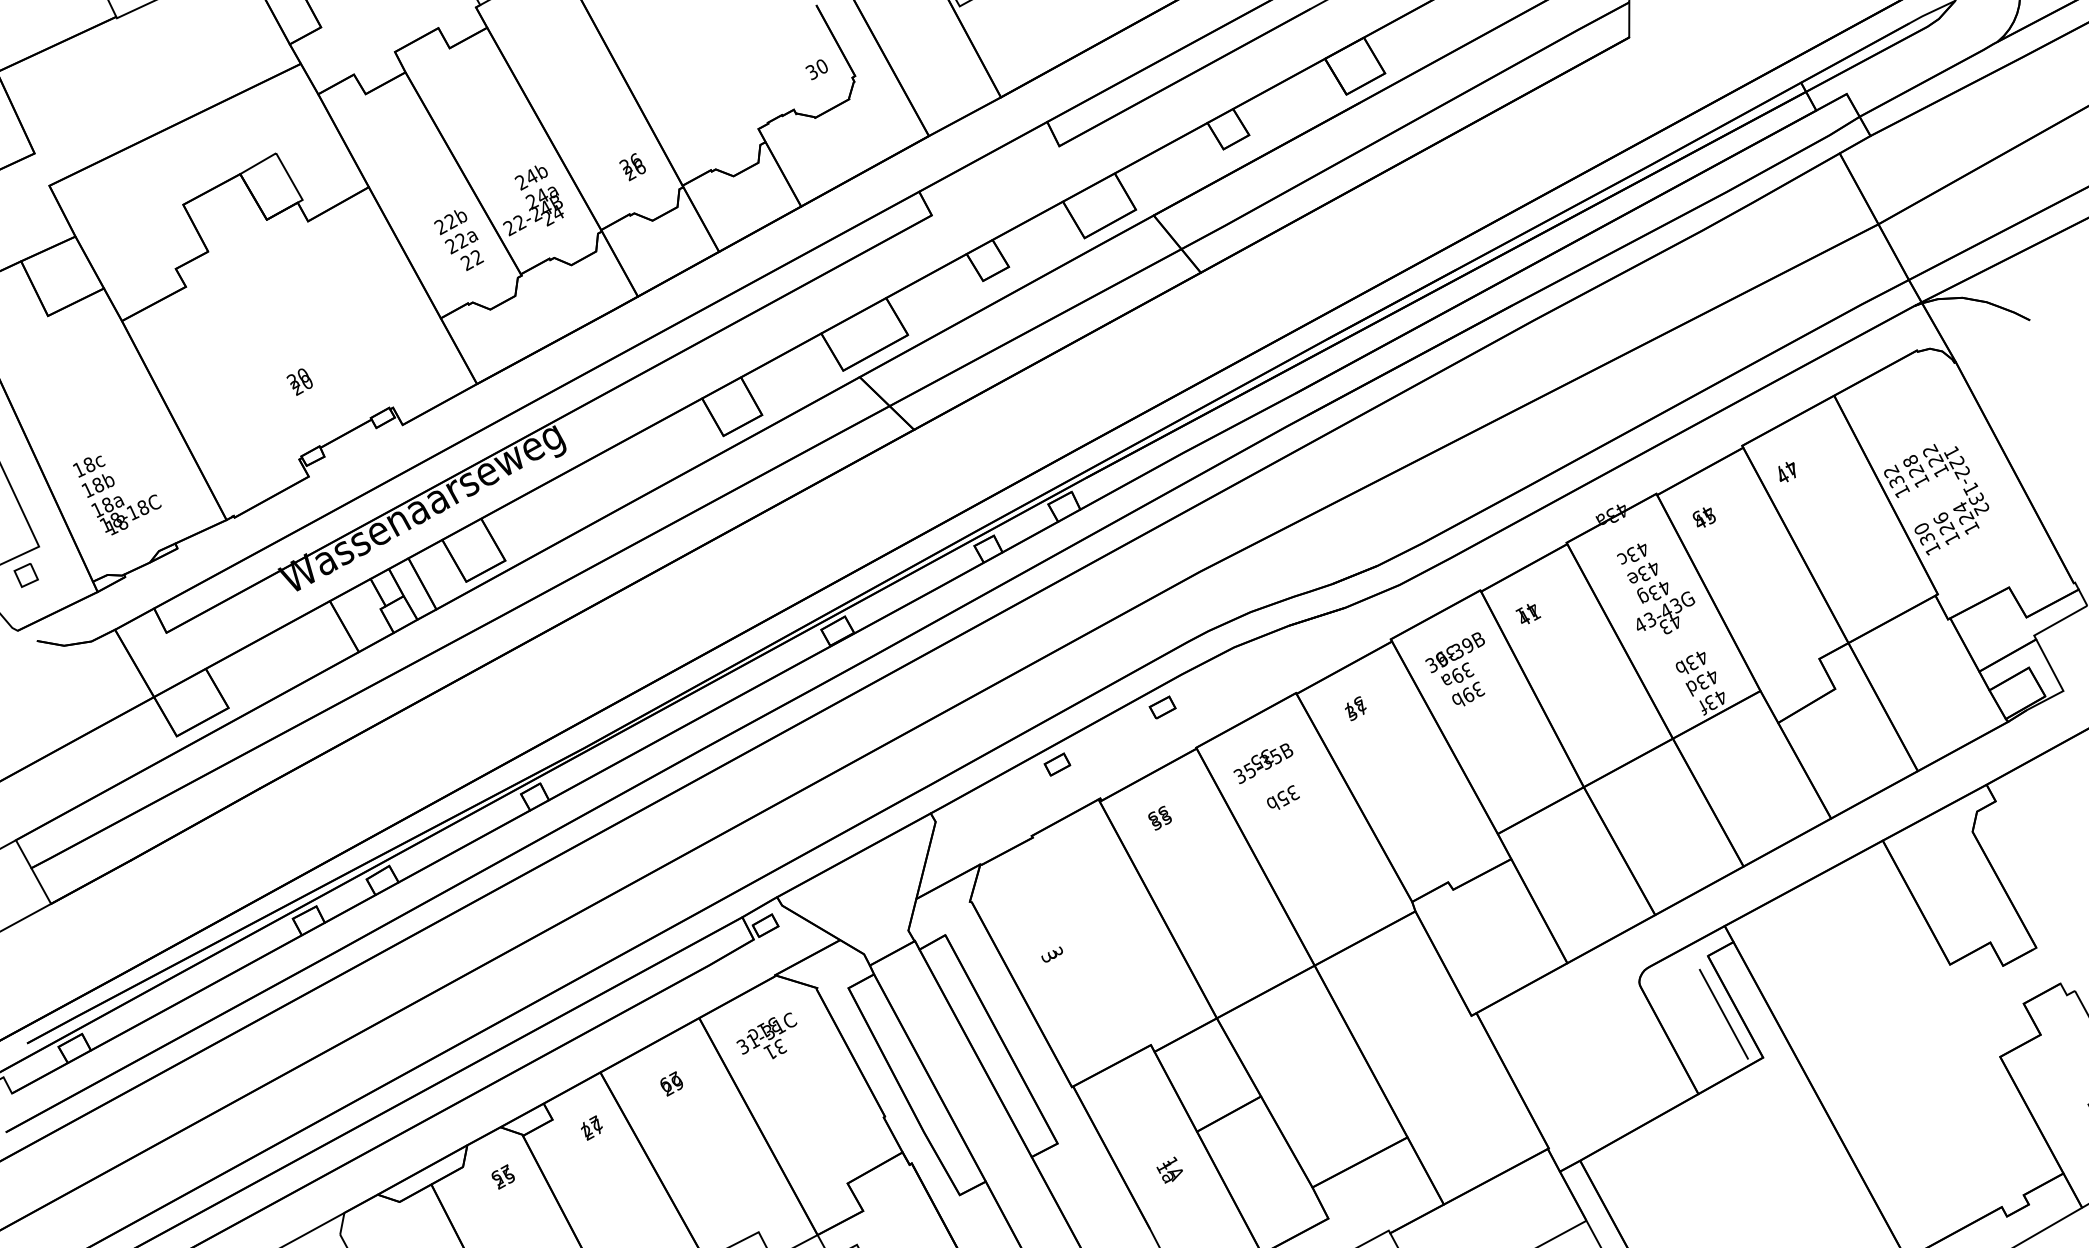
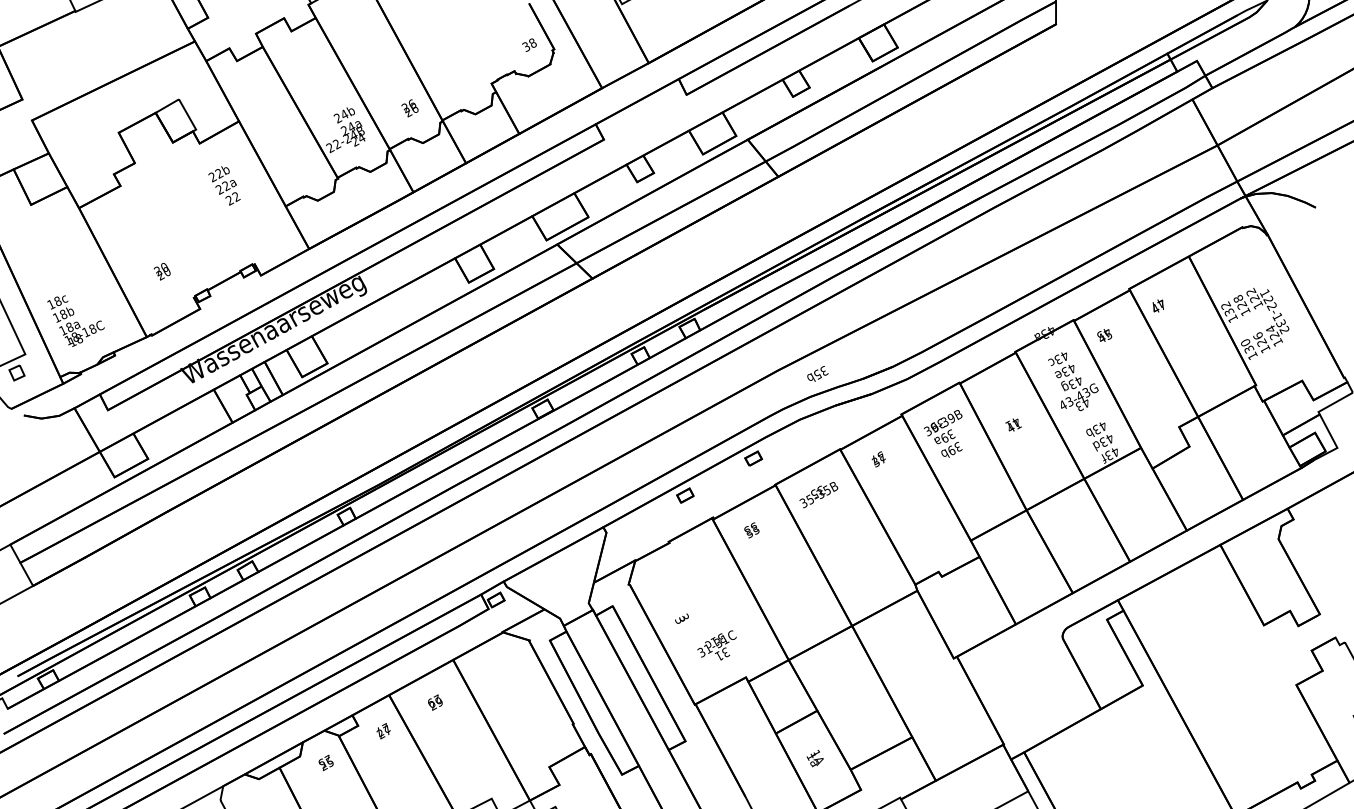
text: (821, 65) -> (532, 42), 30 -> 38
text: (459, 239) -> (224, 185), moved
text: (298, 381) -> (161, 271), moved
text: (1528, 613) -> (1013, 424), moved
text: (1282, 796) -> (817, 373), moved
line: (1722, 1014) -> (1116, 657), removed
text: (766, 1035) -> (716, 645), moved
text: (1168, 1170) -> (814, 758), moved

